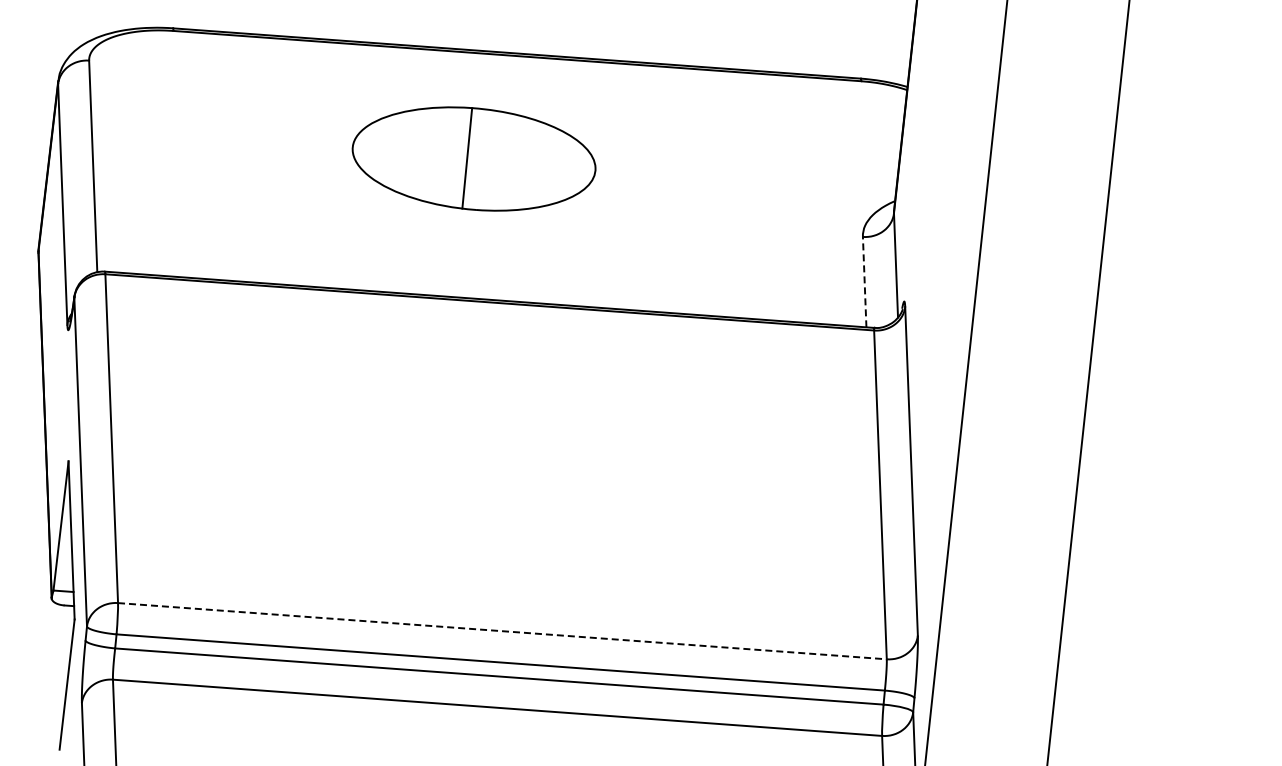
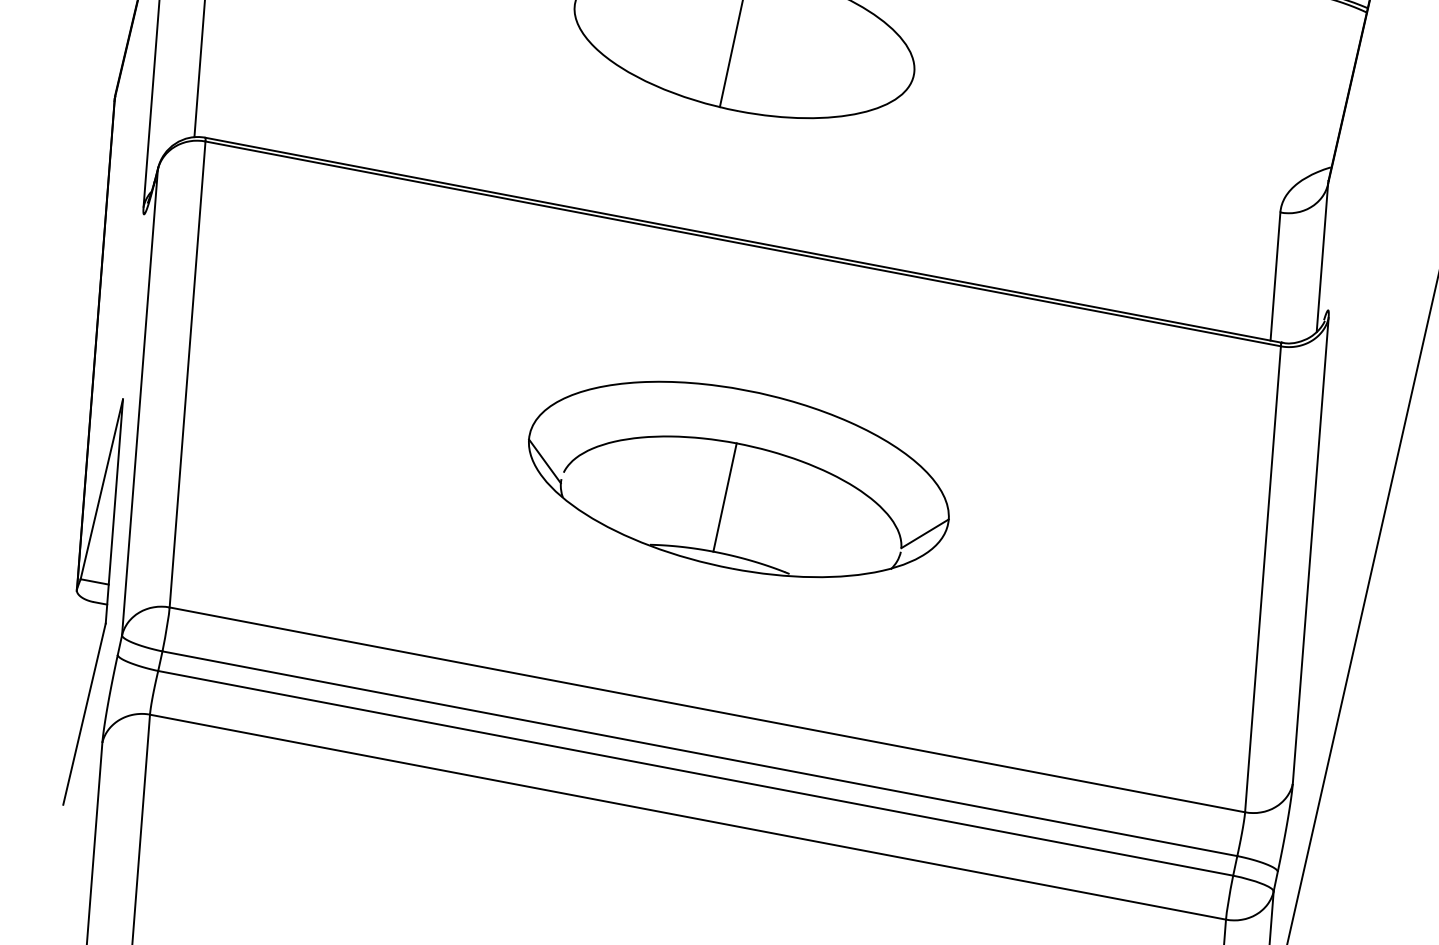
line: (864, 281) -> (1275, 275), dashed -> solid
part: (505, 467) -> (738, 479), added
line: (502, 631) -> (707, 710), dashed -> solid

